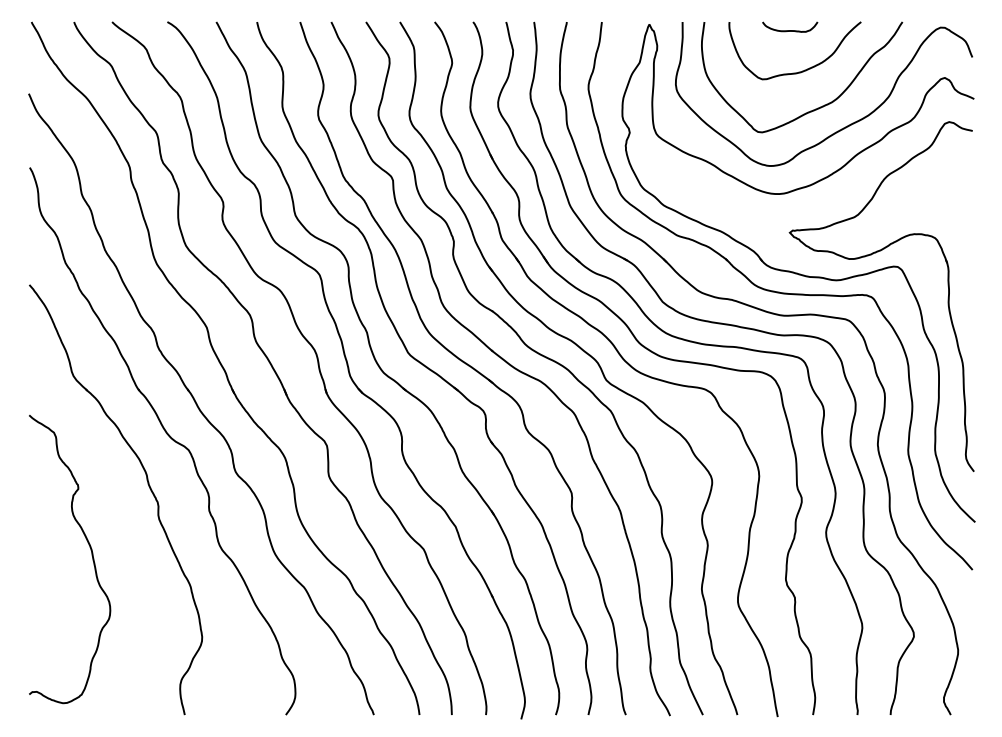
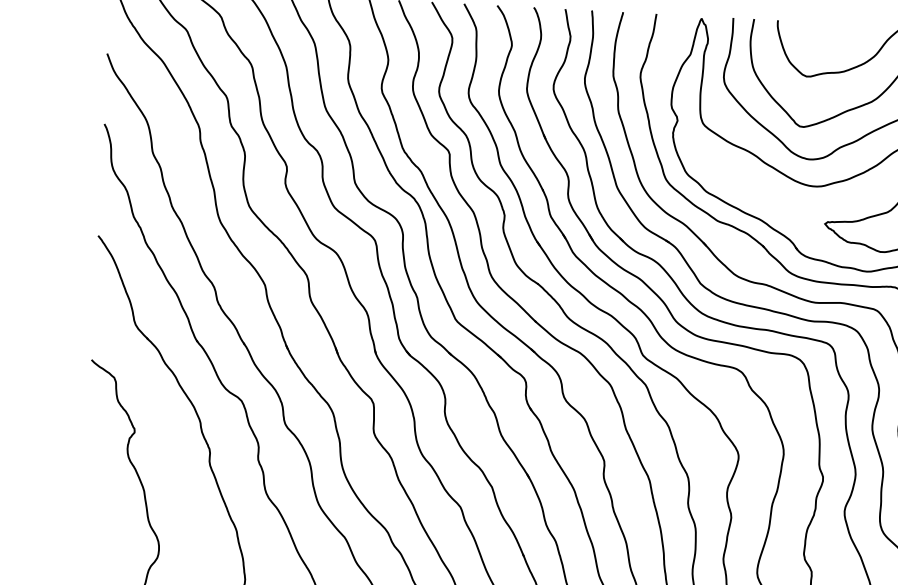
curve: (790, 30) -> (835, 31), removed

